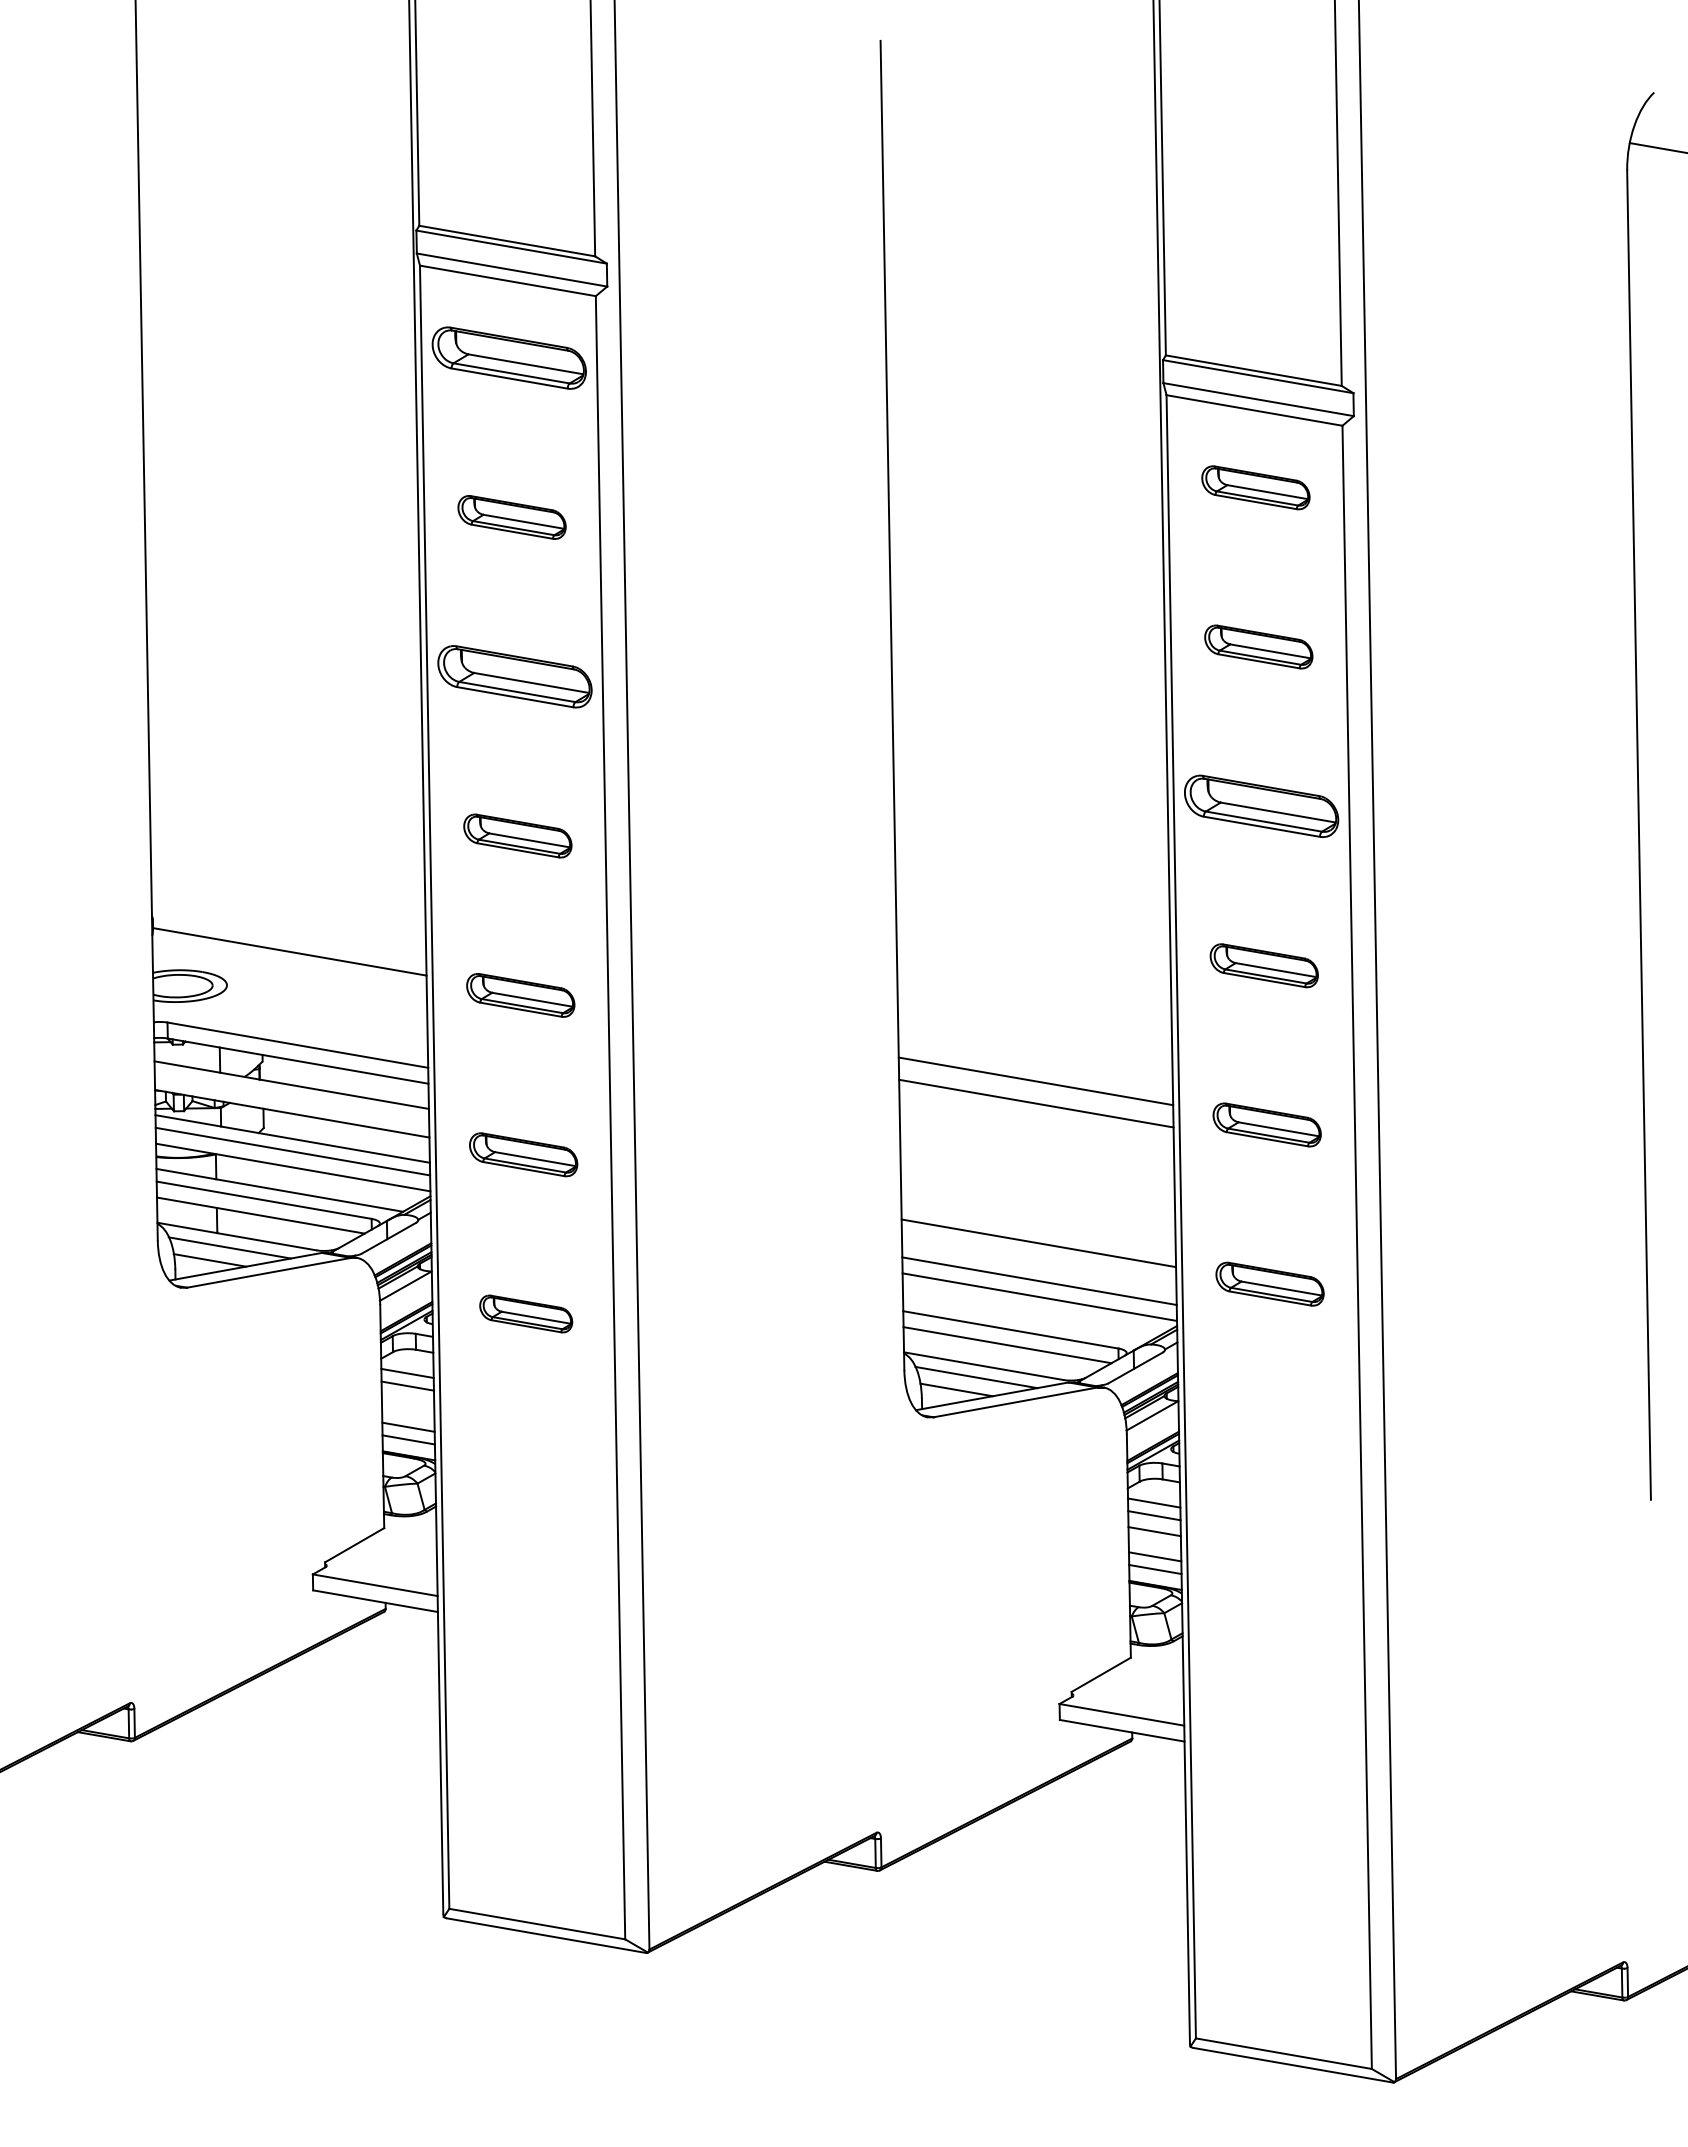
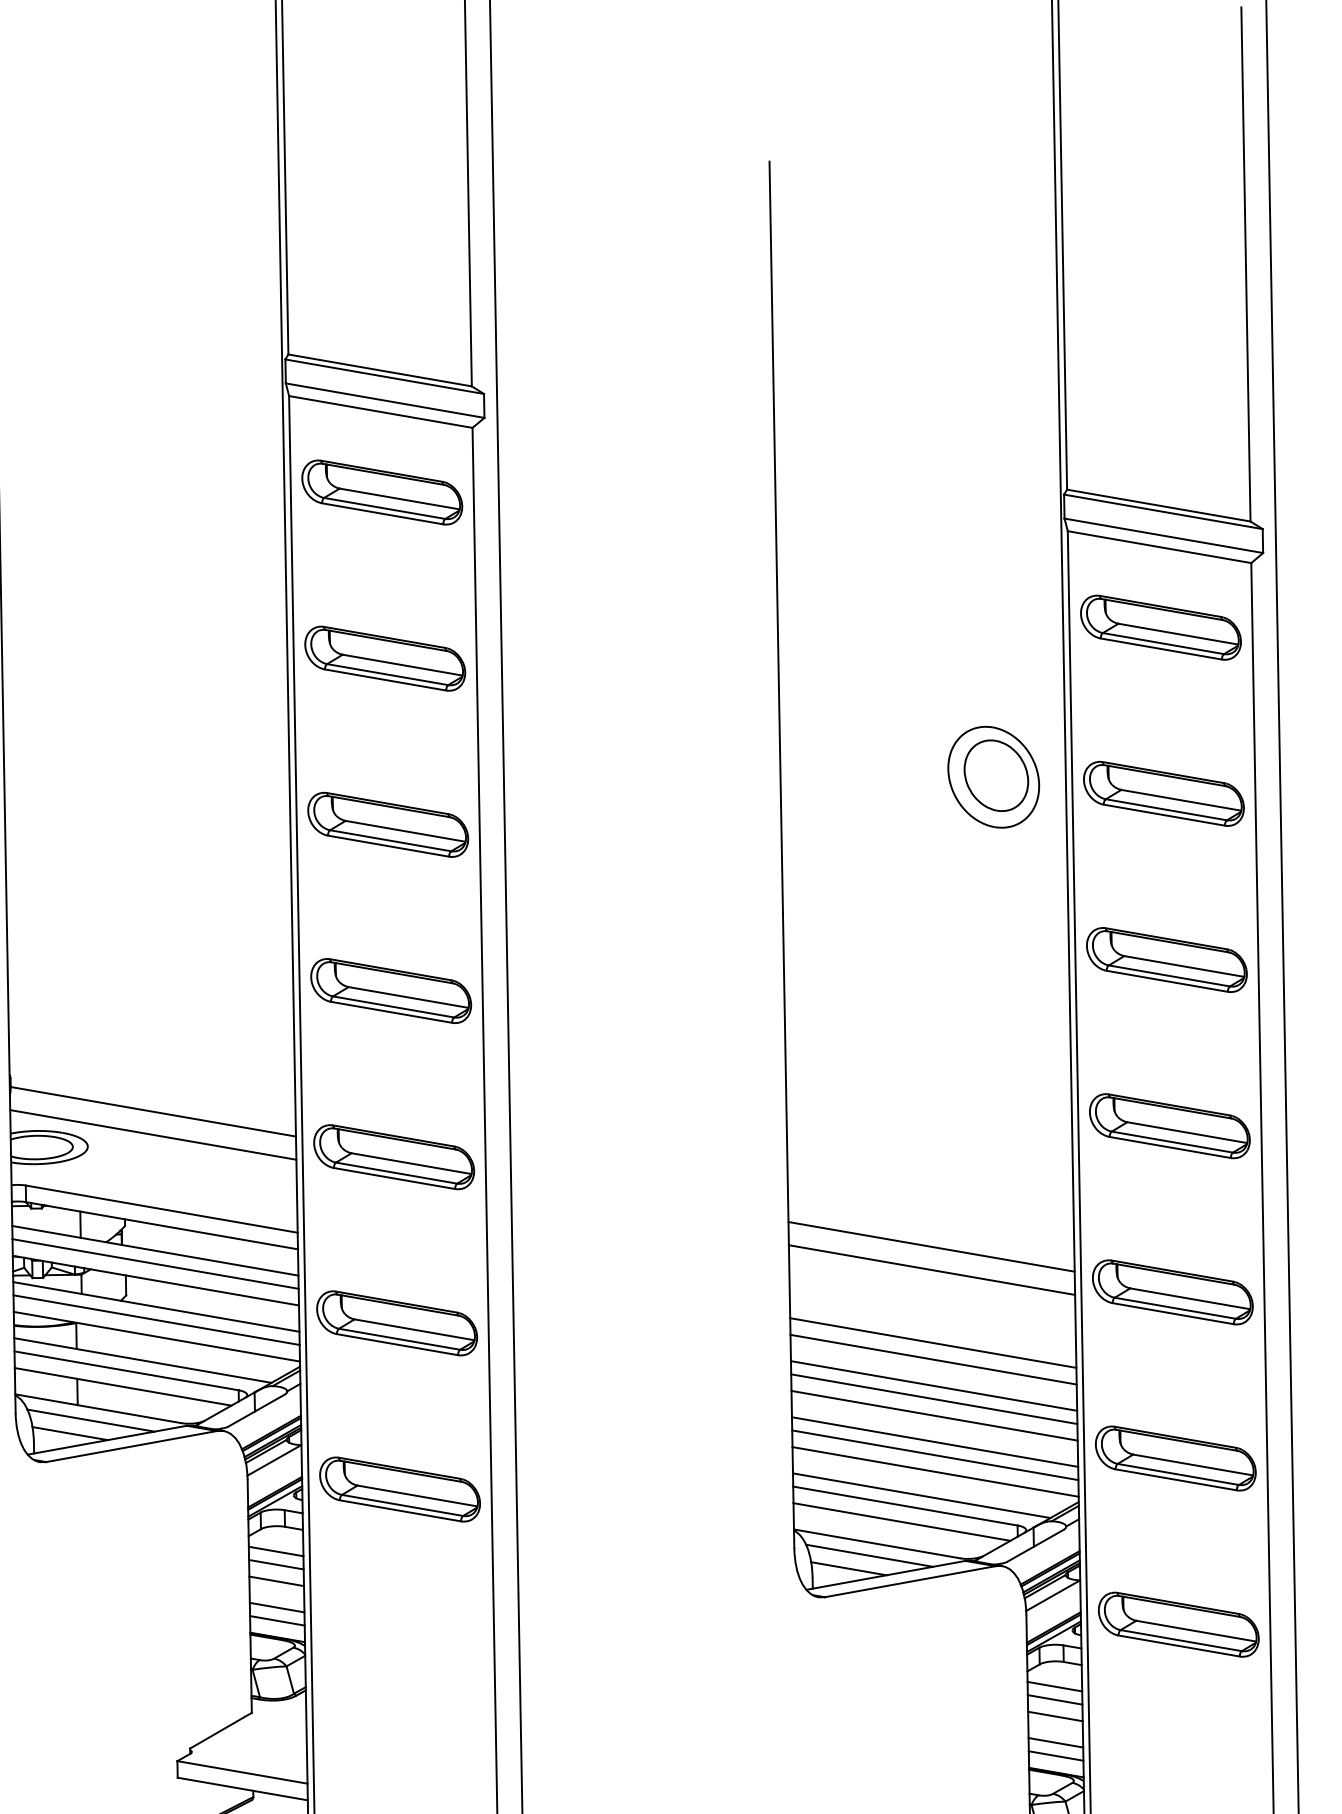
part: (1255, 487) -> (1160, 627), size x1.43
part: (511, 517) -> (384, 658), size x1.43
part: (1095, 630) -> (993, 776), added
part: (1258, 646) -> (1163, 793), size x1.43
part: (517, 835) -> (390, 990), size x1.43
part: (1263, 965) -> (1168, 1126), size x1.43
line: (289, 973) -> (153, 1134), added
part: (520, 995) -> (393, 1157), size x1.43
line: (291, 1097) -> (155, 1263), added
part: (1266, 1124) -> (1172, 1291), size x1.43
part: (523, 1154) -> (397, 1323), size x1.43
line: (1037, 1173) -> (933, 1342), added
line: (1037, 1189) -> (933, 1359), added
line: (1038, 1214) -> (934, 1385), added
line: (1038, 1227) -> (934, 1399), added
line: (1039, 1268) -> (935, 1442), added
part: (1269, 1283) -> (1175, 1457), size x1.43
part: (525, 1313) -> (399, 1488), size x1.67
line: (1026, 1319) -> (921, 1495), added
line: (407, 1401) -> (276, 1580), added
part: (1272, 1443) -> (1178, 1624), added

